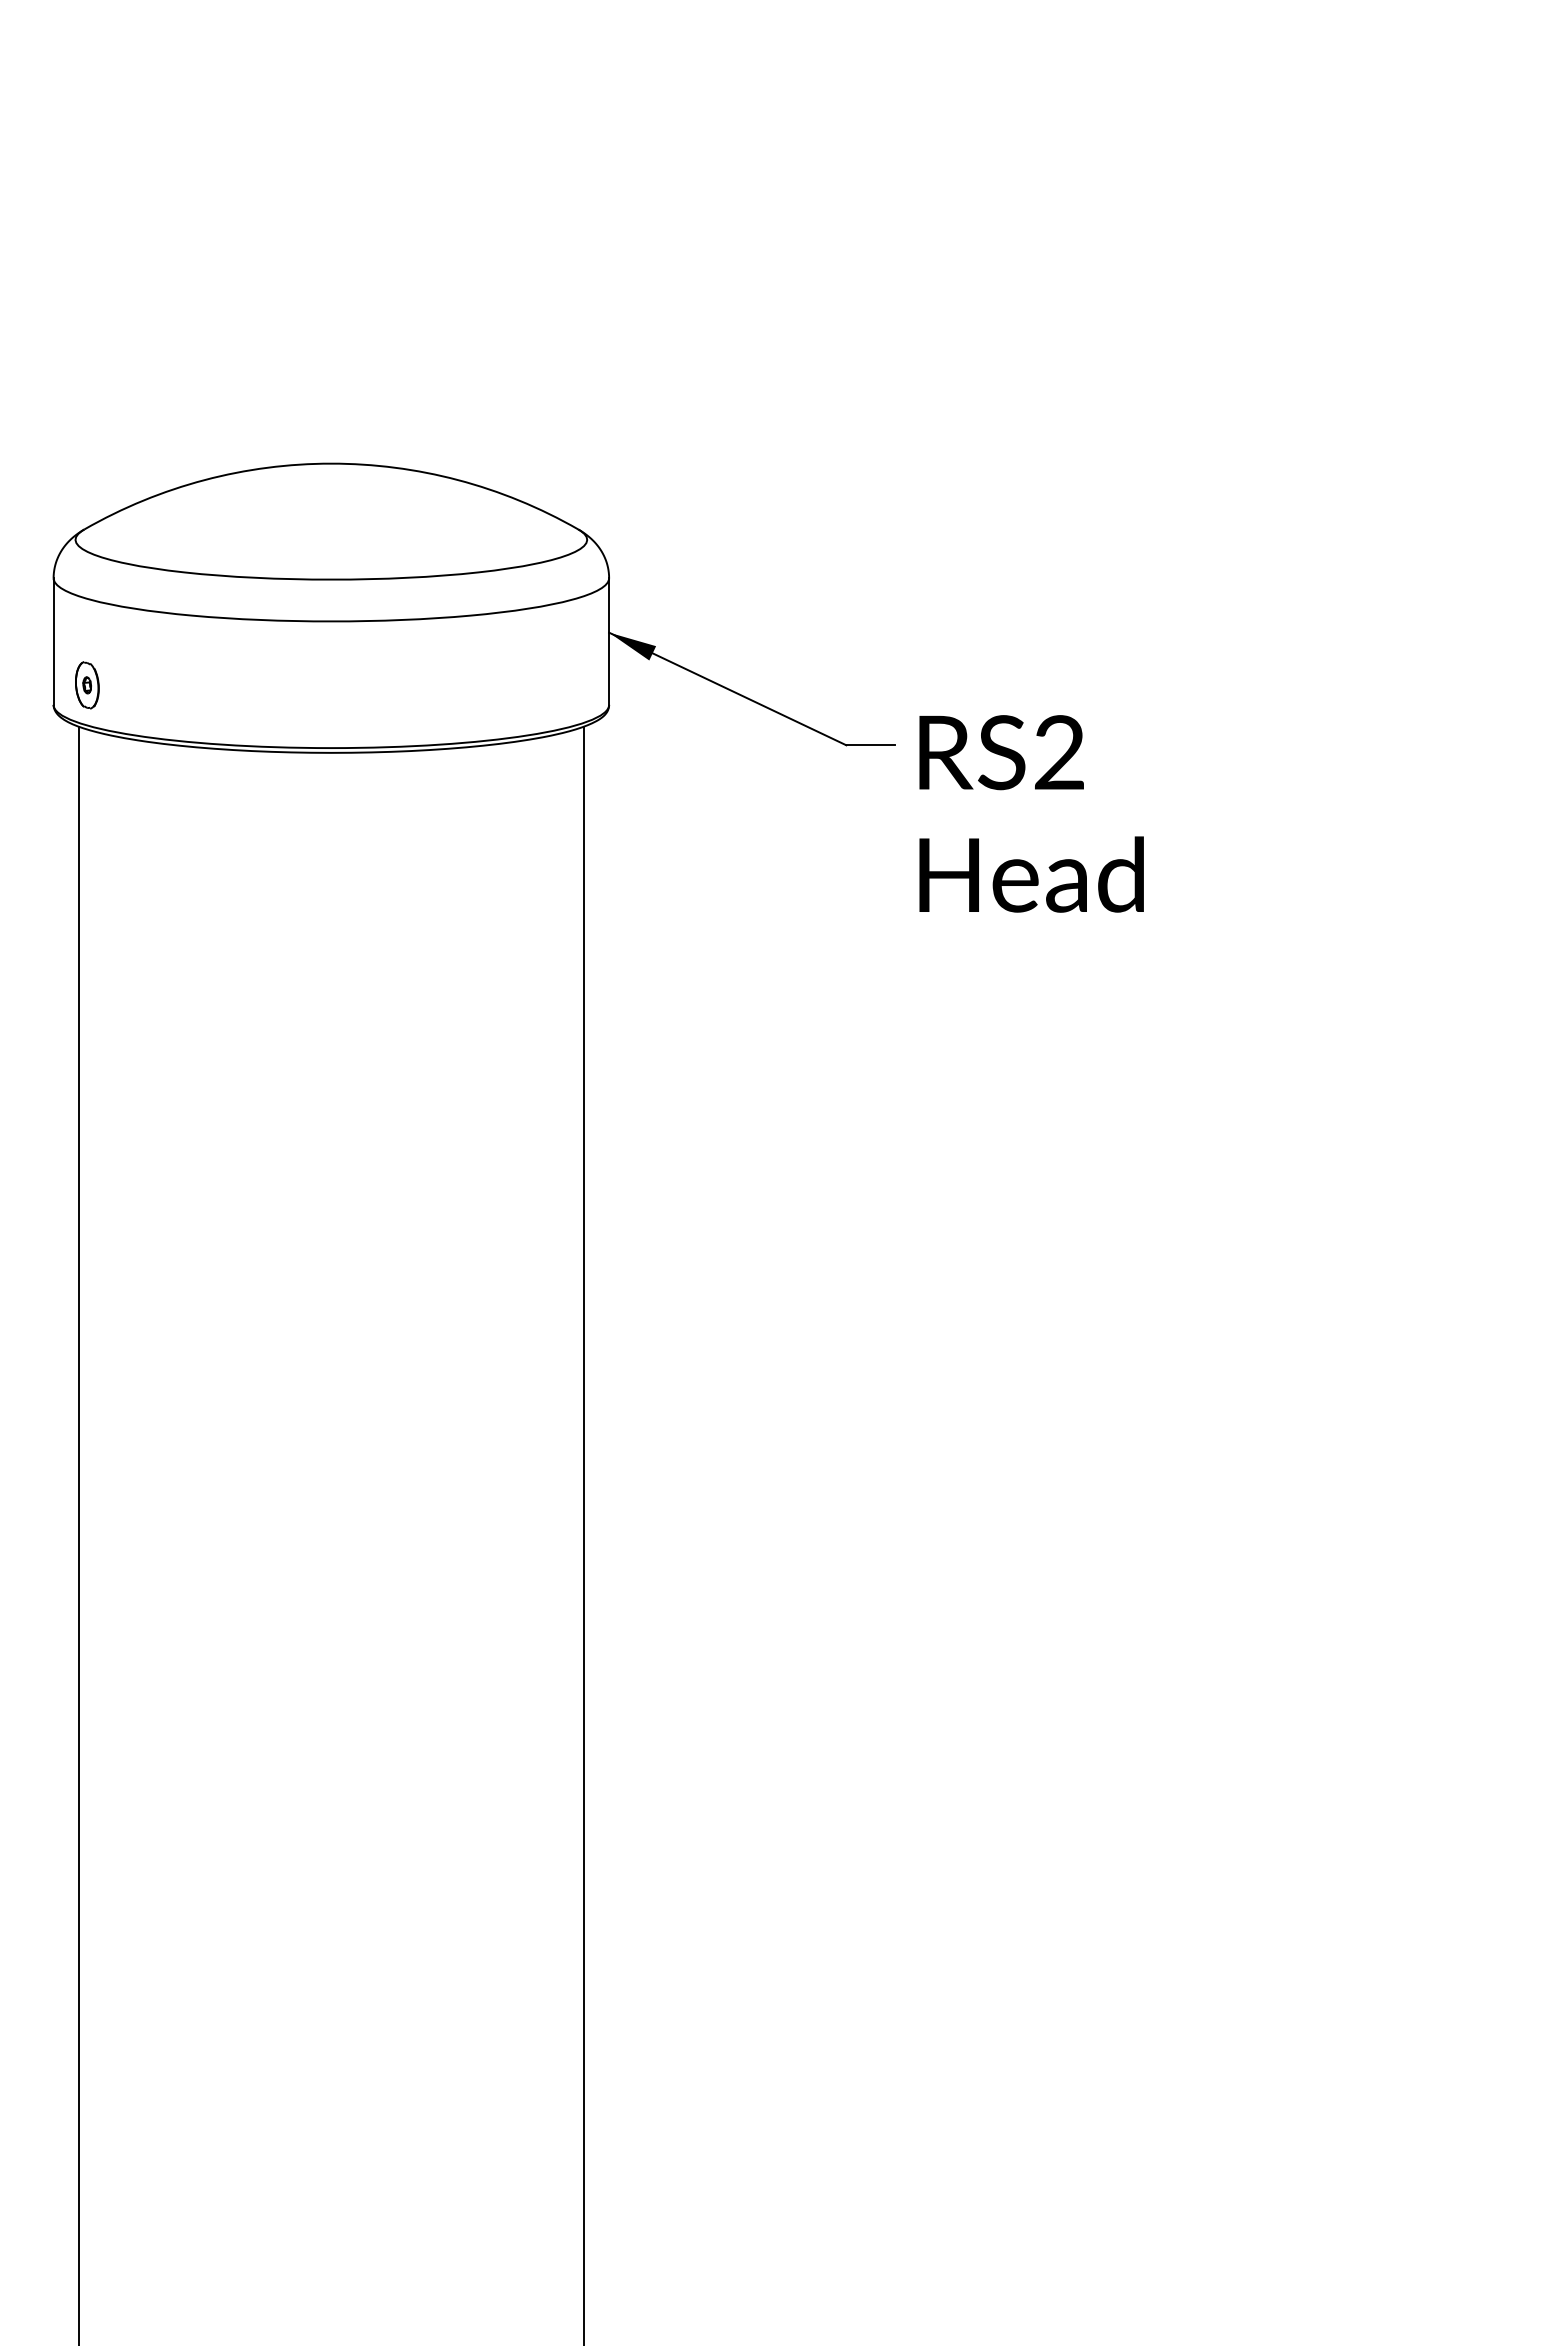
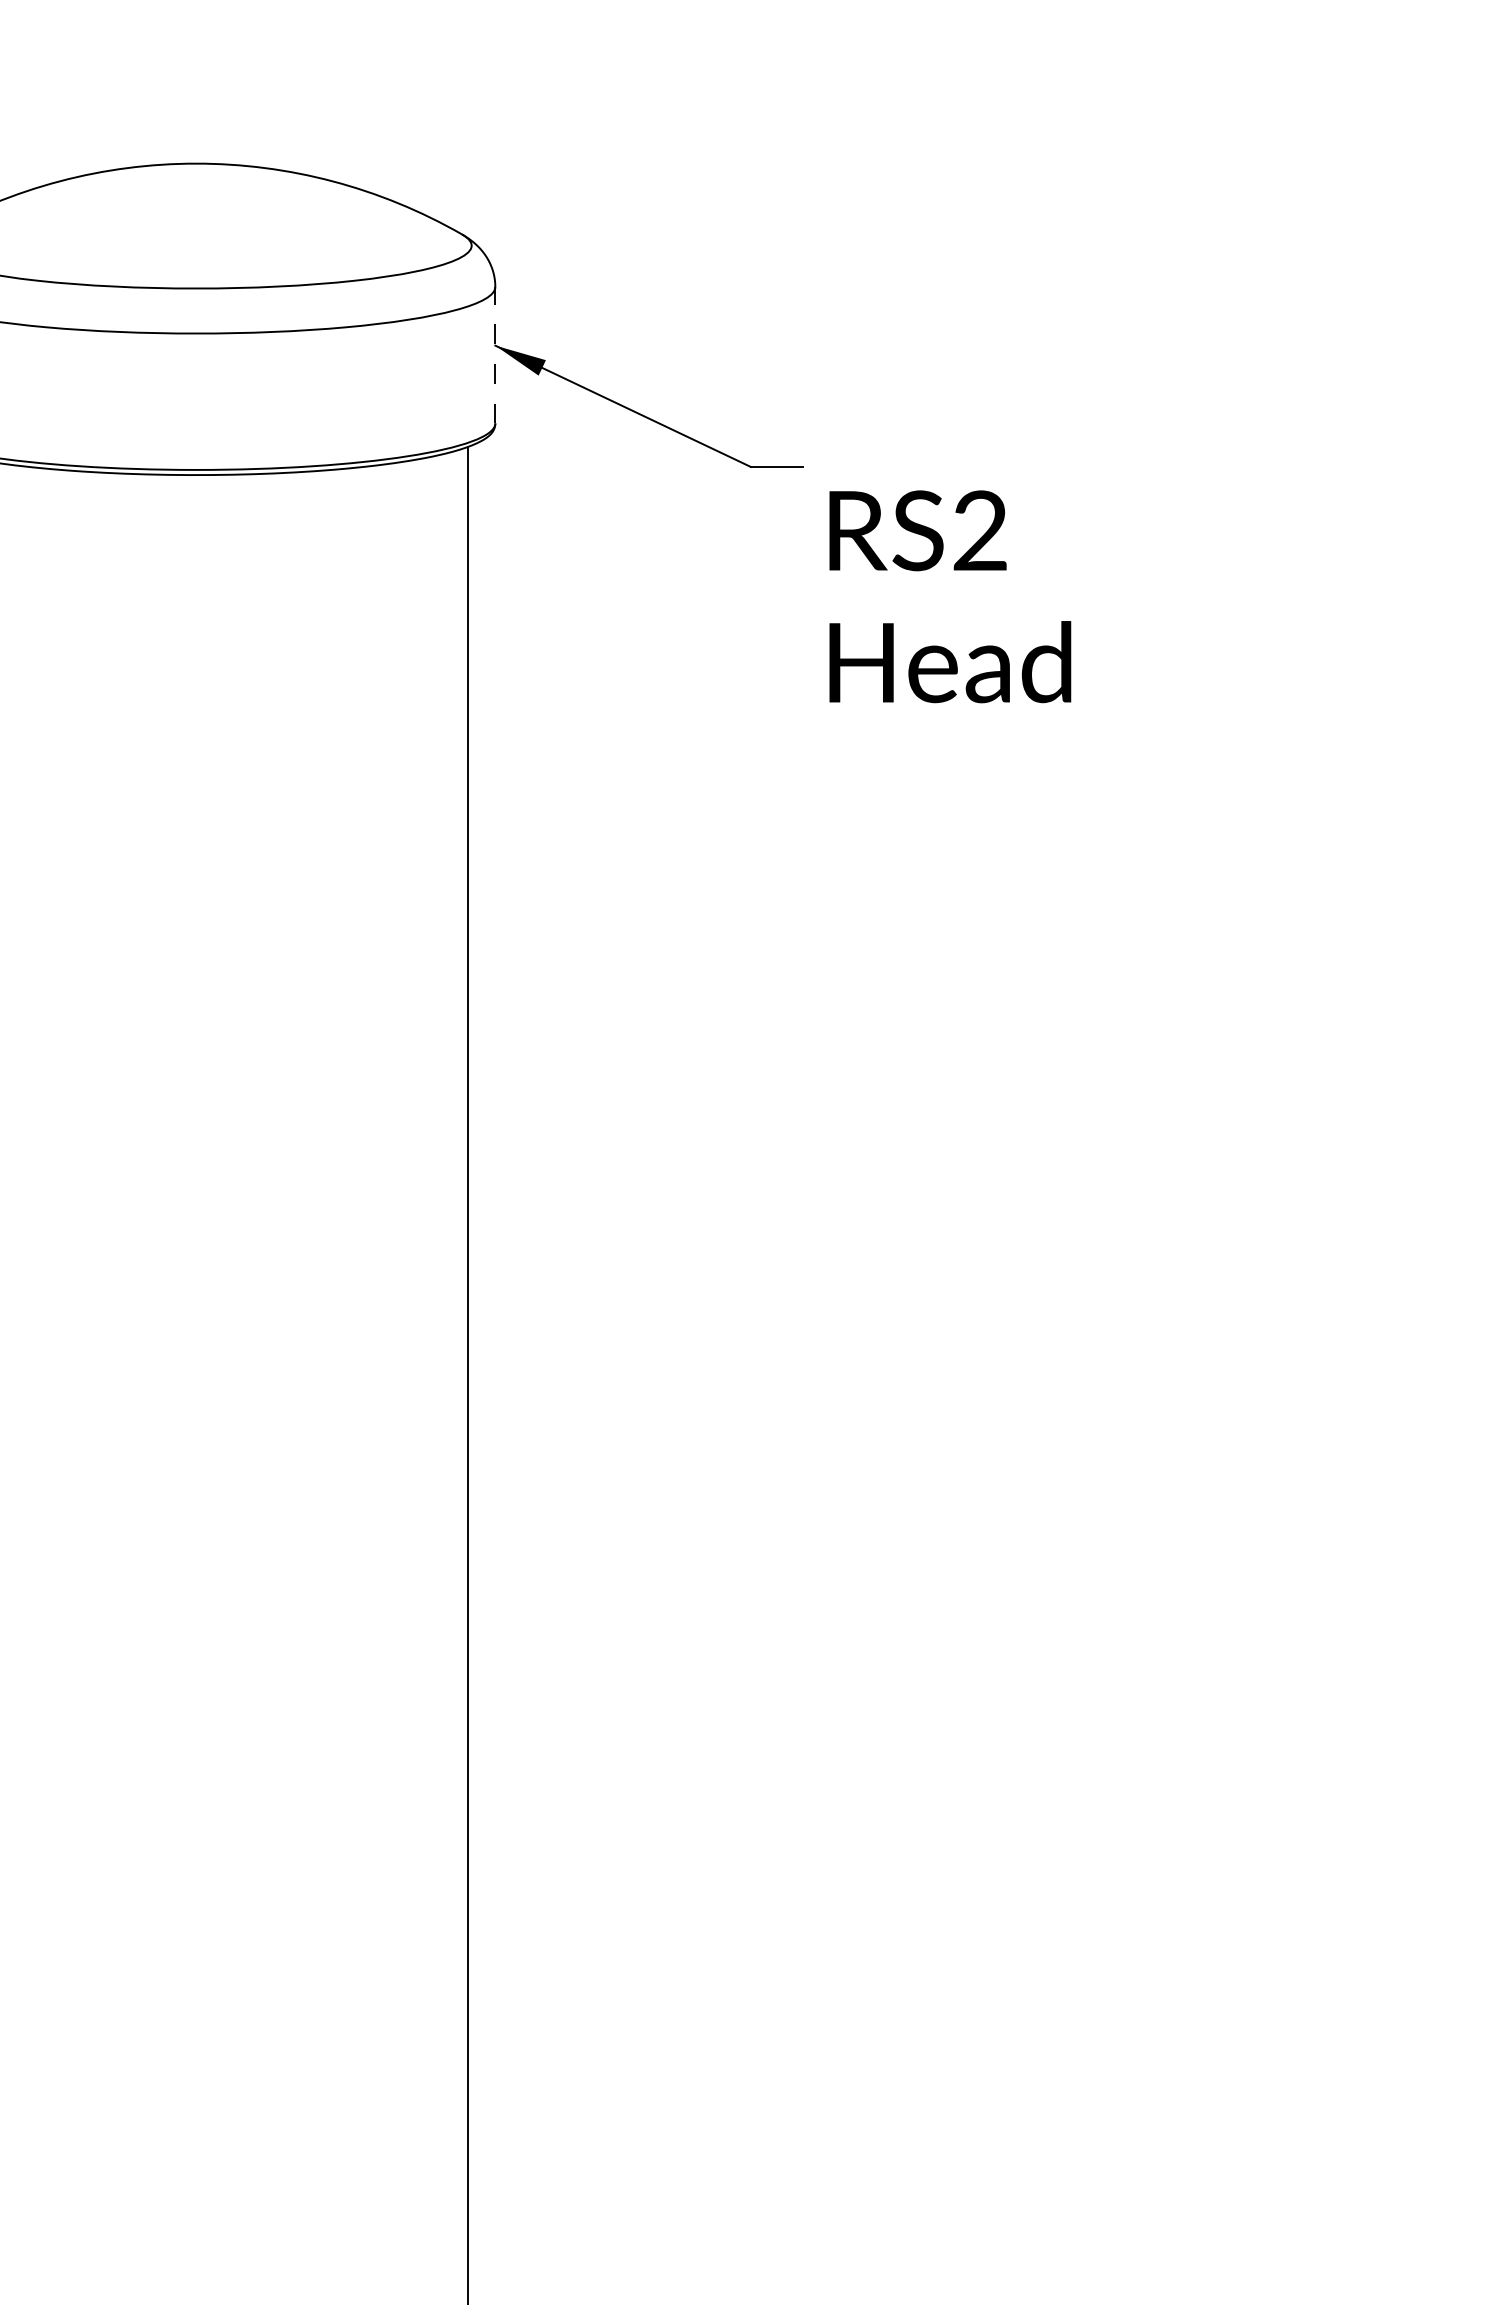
line: (609, 641) -> (495, 355), solid -> dashed
text: (1031, 813) -> (950, 596), moved

